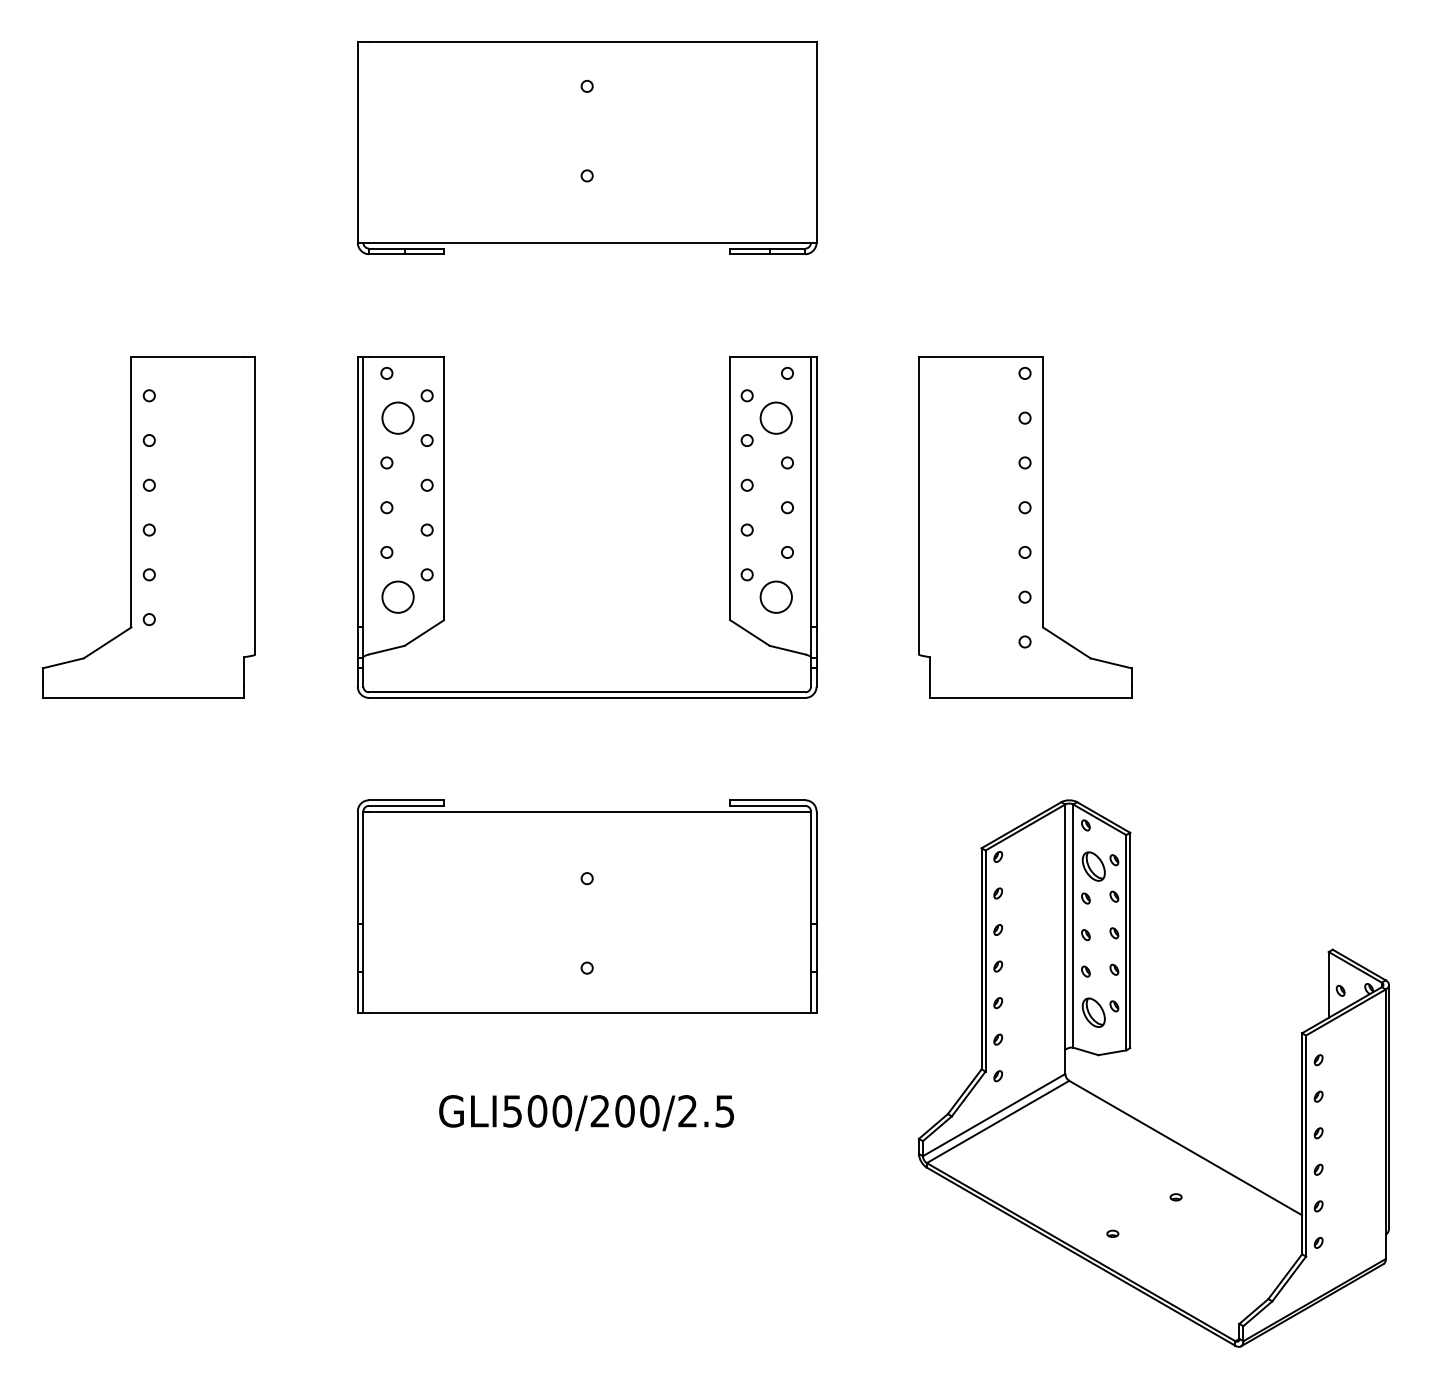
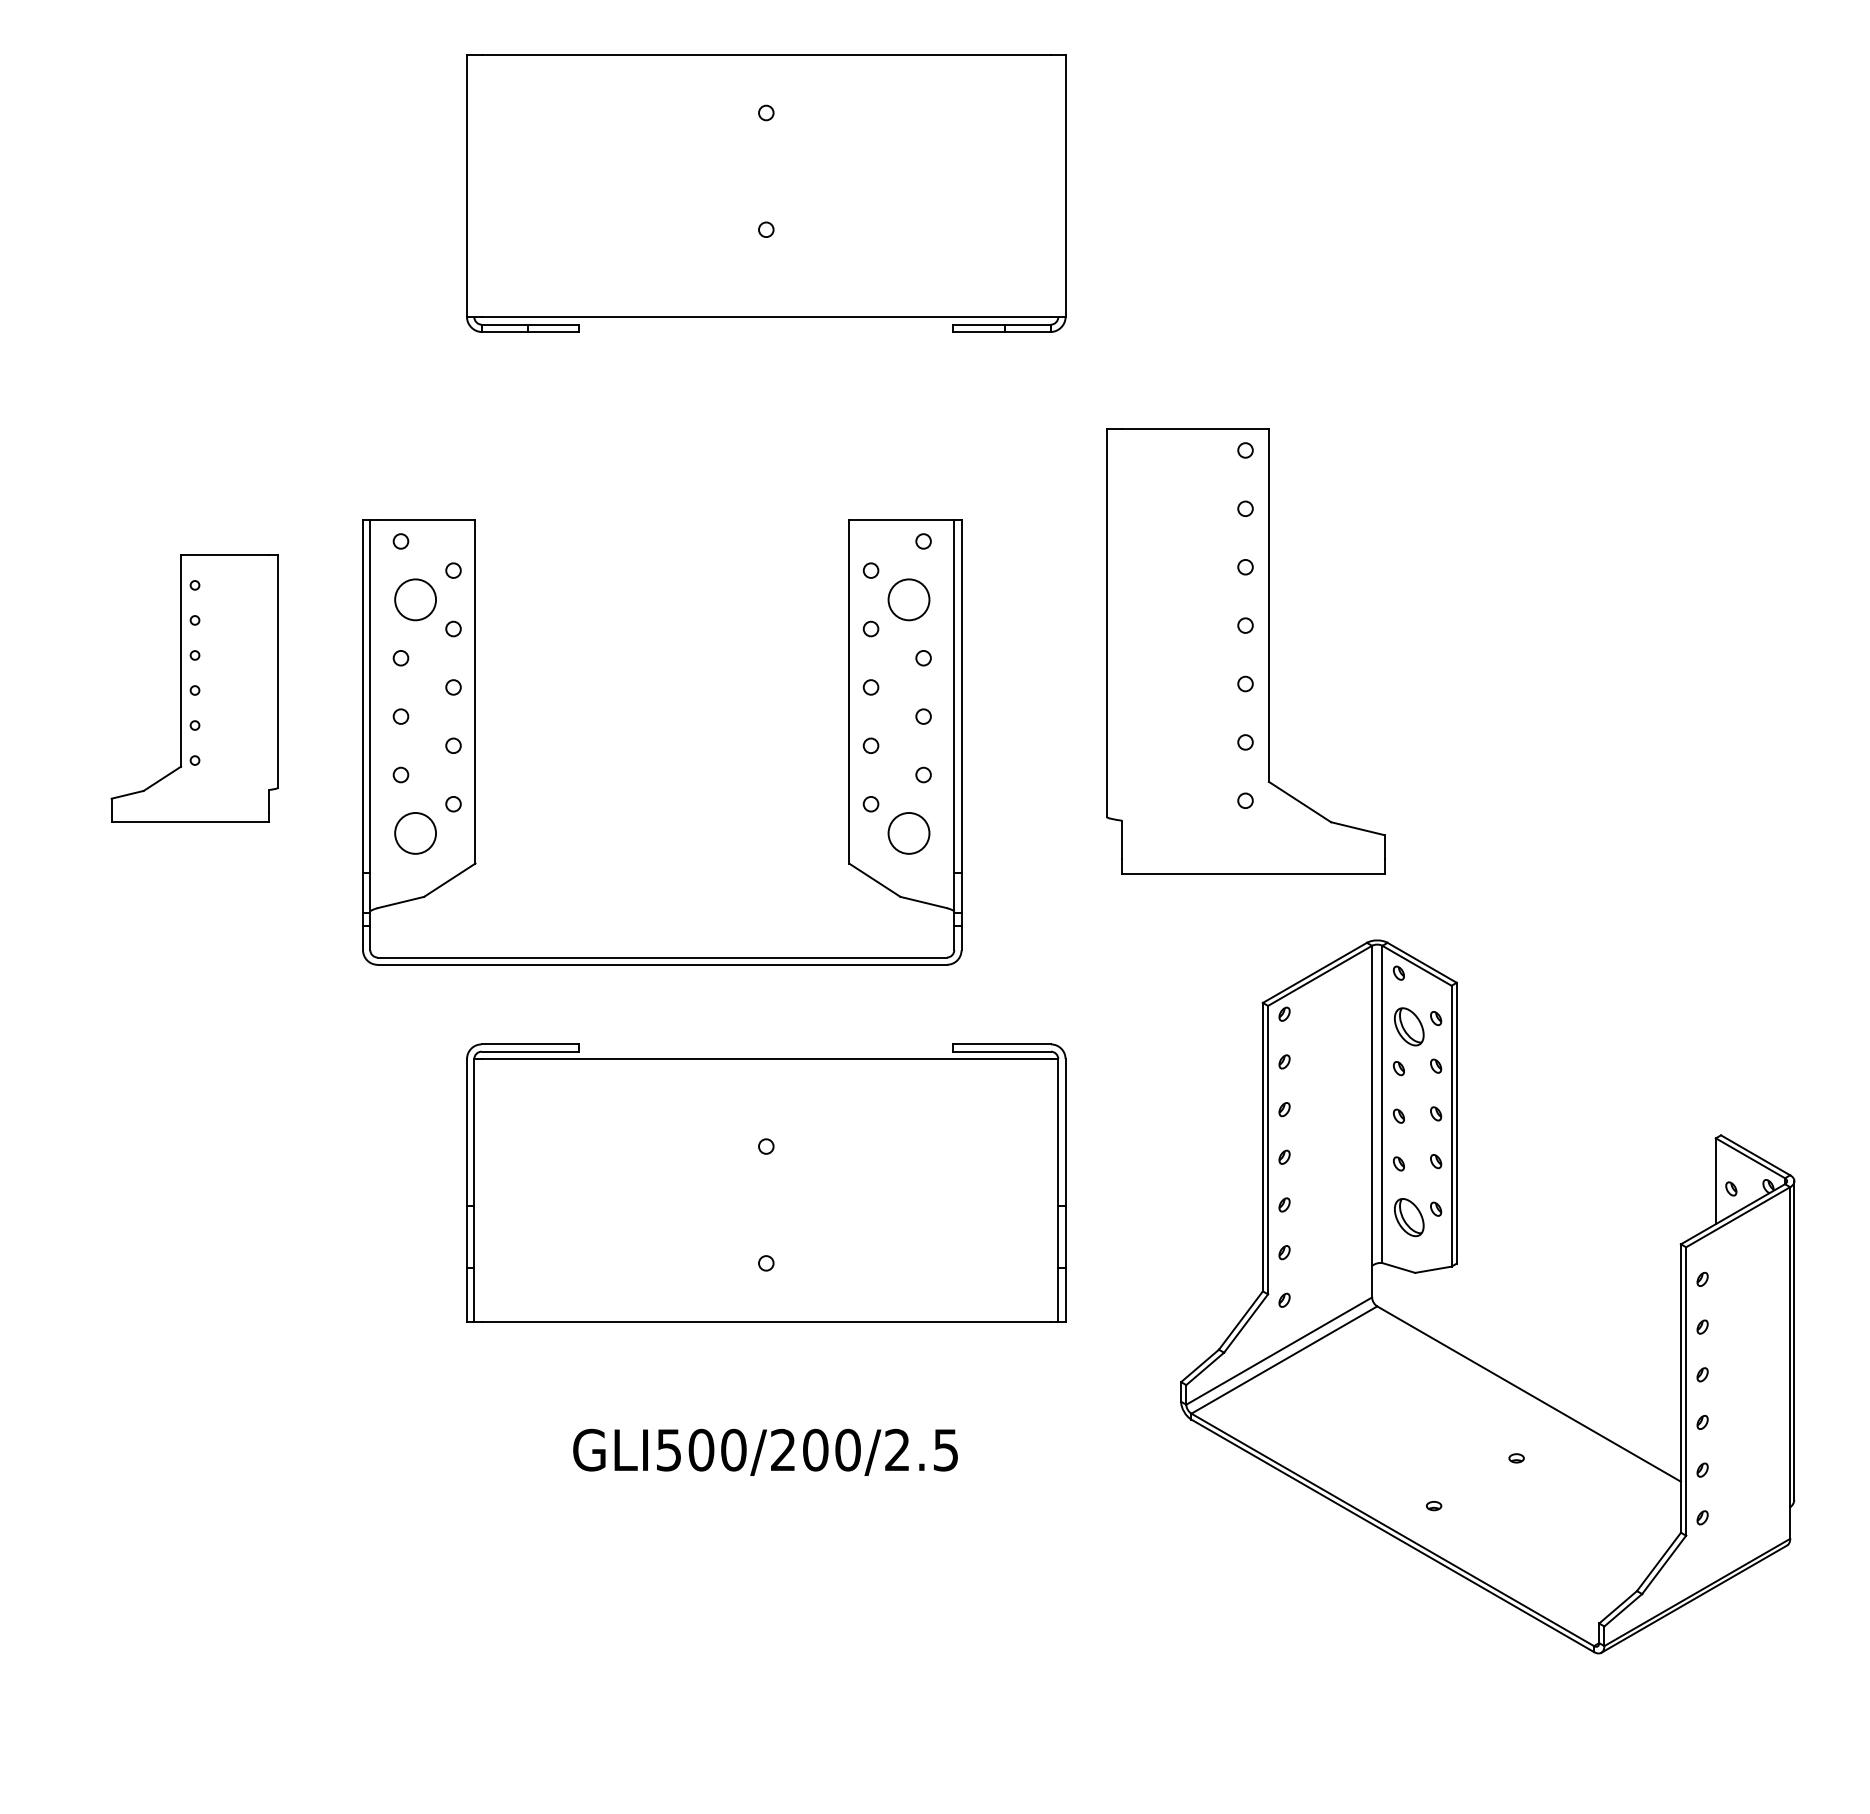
part: (148, 527) -> (194, 688), size x0.6
part: (729, 527) -> (848, 742), moved
part: (1025, 527) -> (1245, 651), moved
part: (1130, 1048) -> (1457, 1264), moved

